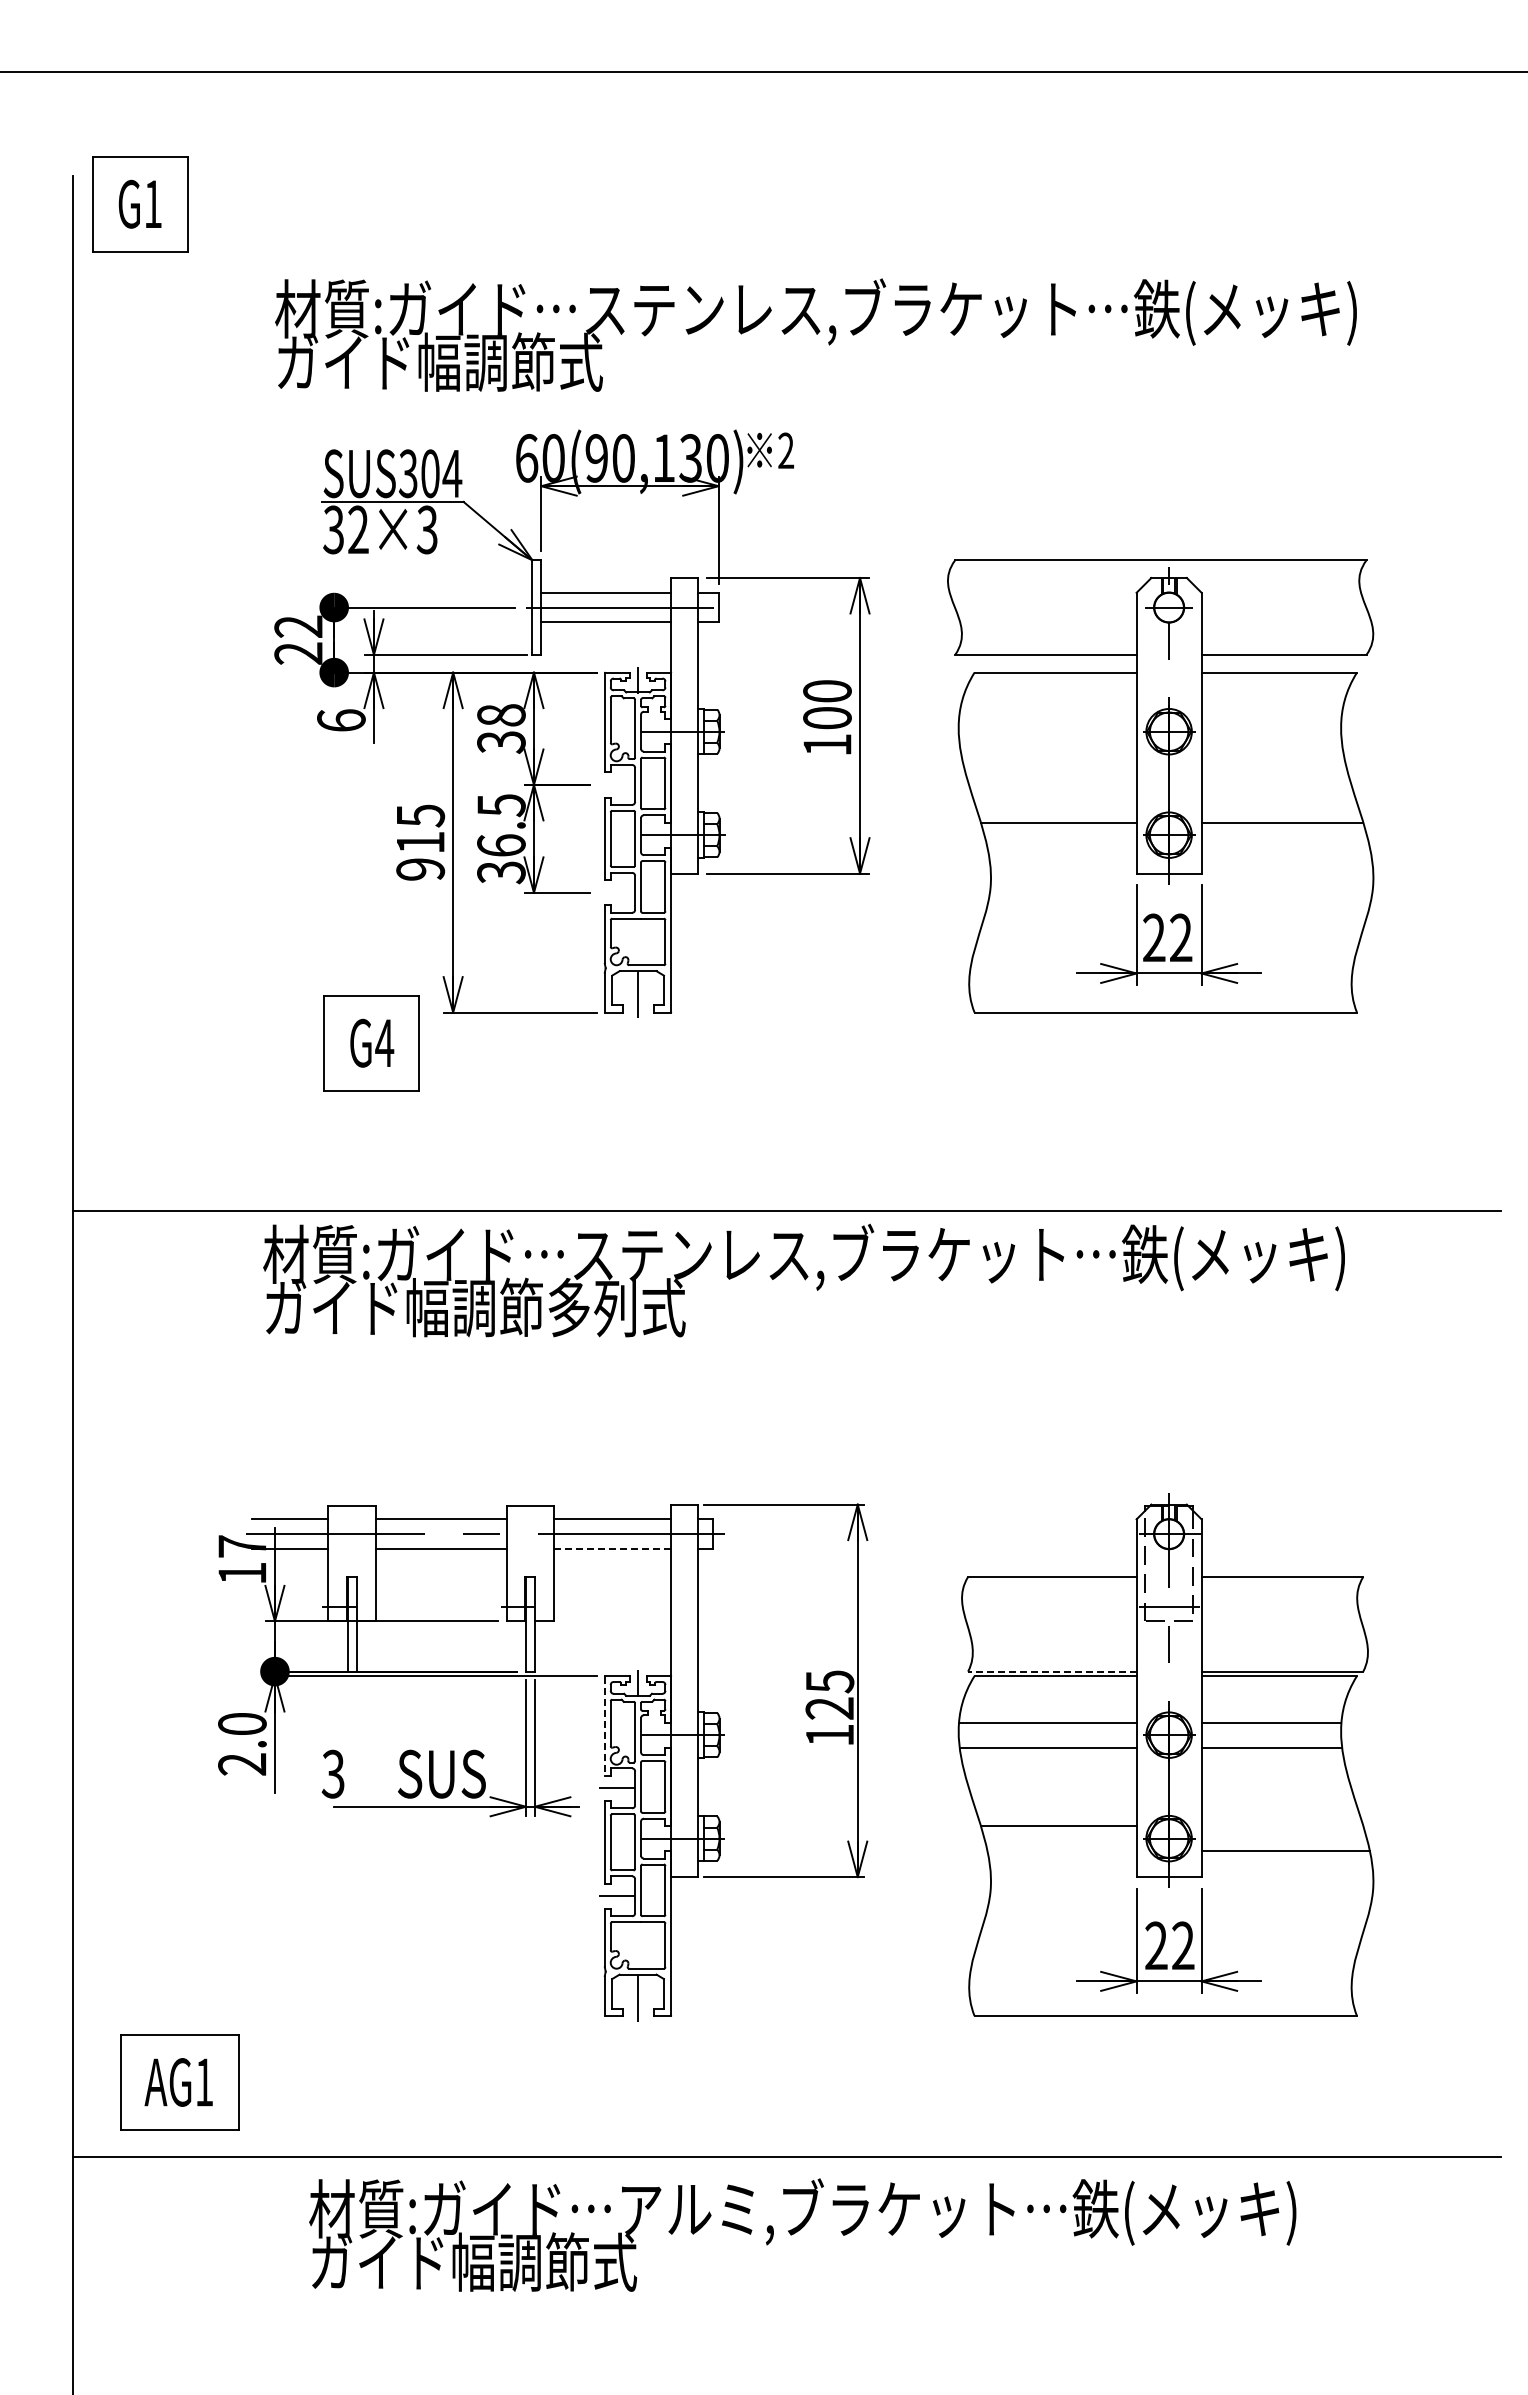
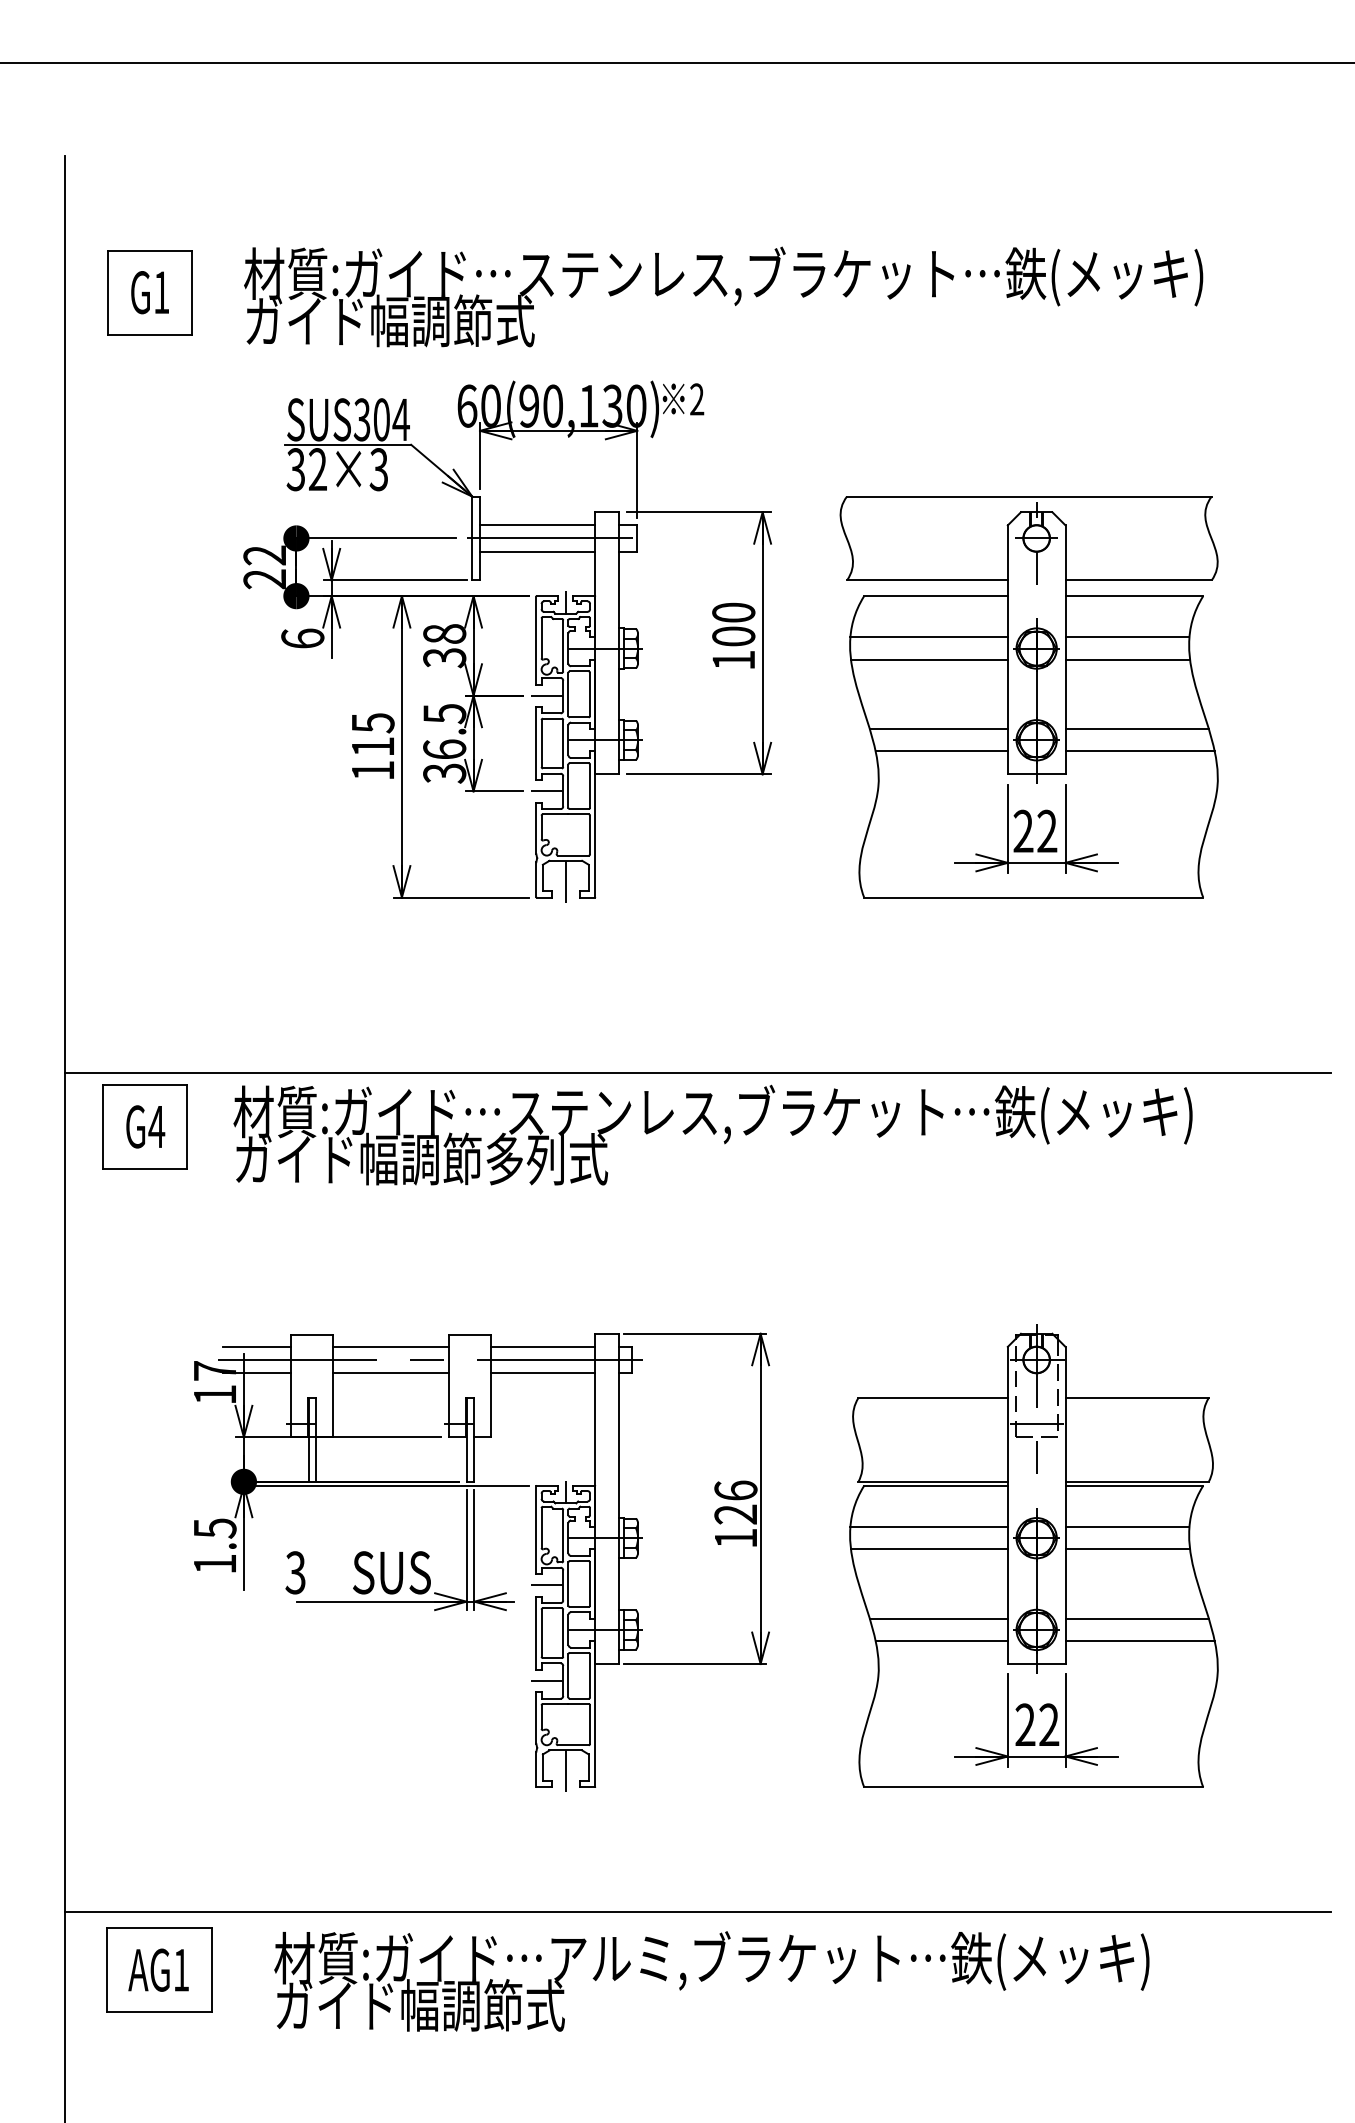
part: (140, 204) -> (150, 292), moved
line: (1047, 719) -> (928, 637), added
line: (1271, 719) -> (1127, 637), added
line: (1047, 744) -> (928, 659), added
line: (1271, 744) -> (1127, 659), added
line: (616, 784) -> (546, 695), added
line: (1061, 847) -> (941, 751), added
line: (1285, 847) -> (1139, 751), added
text: (420, 869) -> (372, 770), 915 -> 115
line: (616, 892) -> (546, 791), added
part: (371, 1043) -> (145, 1127), moved
line: (612, 1548) -> (543, 1372), dashed -> solid
line: (1051, 1671) -> (932, 1481), dashed -> solid
text: (829, 1681) -> (735, 1490), 125 -> 126
line: (604, 1726) -> (536, 1530), dashed -> solid
text: (242, 1744) -> (215, 1546), 2.0 -> 1.5
line: (1282, 1826) -> (1137, 1619), added
line: (1061, 1851) -> (941, 1641), added
part: (179, 2082) -> (159, 1970), moved

